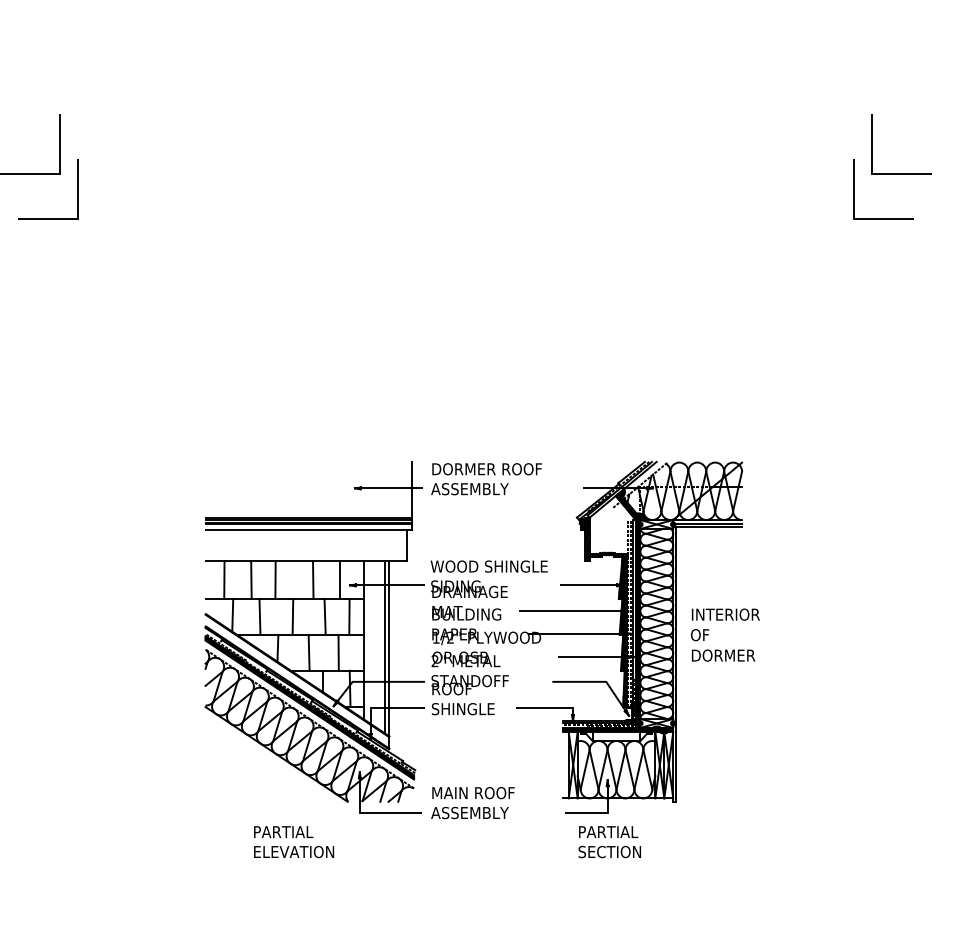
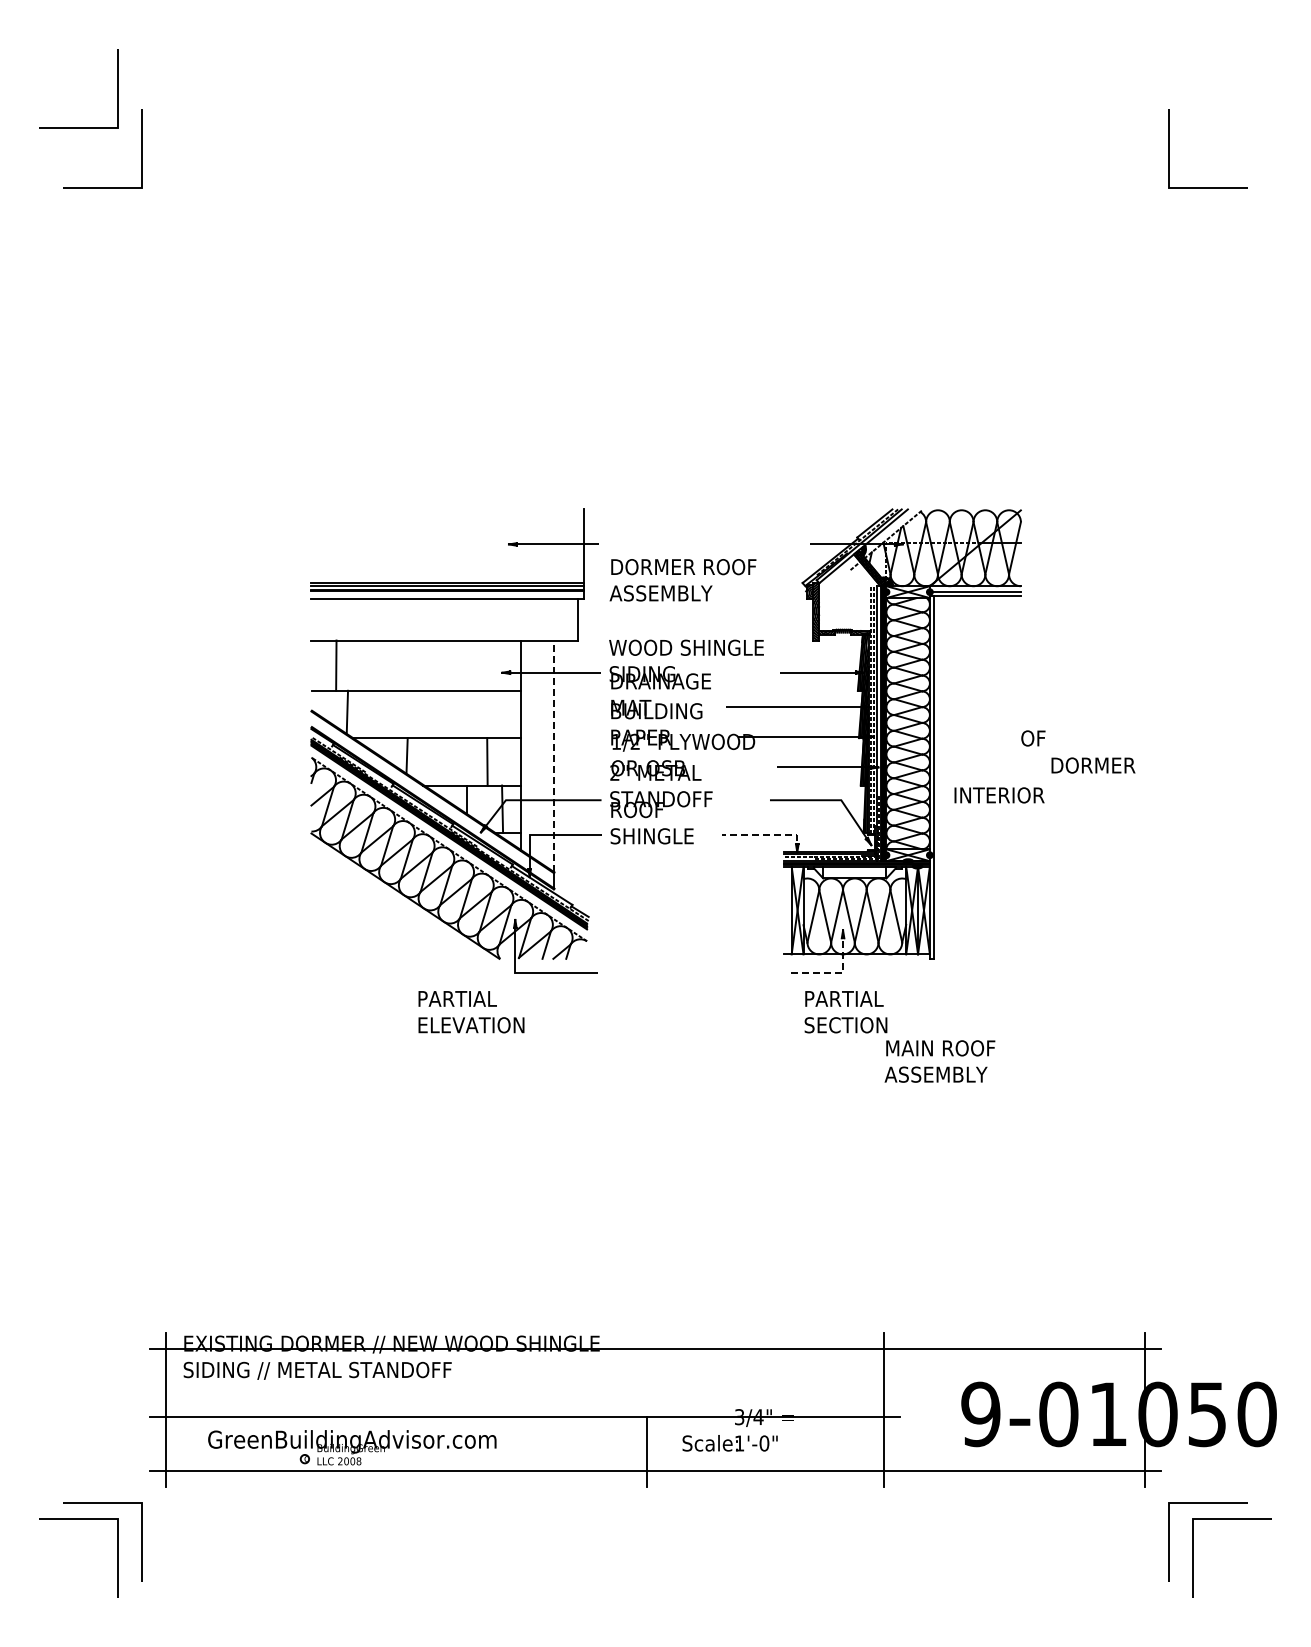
line: (872, 143) -> (1193, 88), removed
text: (486, 479) -> (682, 580), moved
line: (250, 579) -> (371, 665), removed
line: (275, 579) -> (403, 665), removed
line: (313, 579) -> (453, 665), removed
line: (339, 579) -> (488, 665), removed
text: (725, 614) -> (999, 795), moved
line: (260, 617) -> (383, 714), removed
line: (292, 617) -> (426, 714), removed
line: (325, 617) -> (469, 714), removed
line: (349, 617) -> (501, 714), removed
text: (700, 635) -> (1033, 738), moved
line: (384, 647) -> (548, 754), removed
line: (389, 648) -> (554, 756), solid -> dashed
line: (308, 652) -> (447, 761), removed
text: (723, 655) -> (1093, 765), moved
line: (551, 708) -> (768, 835), solid -> dashed
text: (472, 803) -> (939, 1061), moved
line: (603, 812) -> (837, 973), solid -> dashed
text: (294, 842) -> (471, 1012), moved

